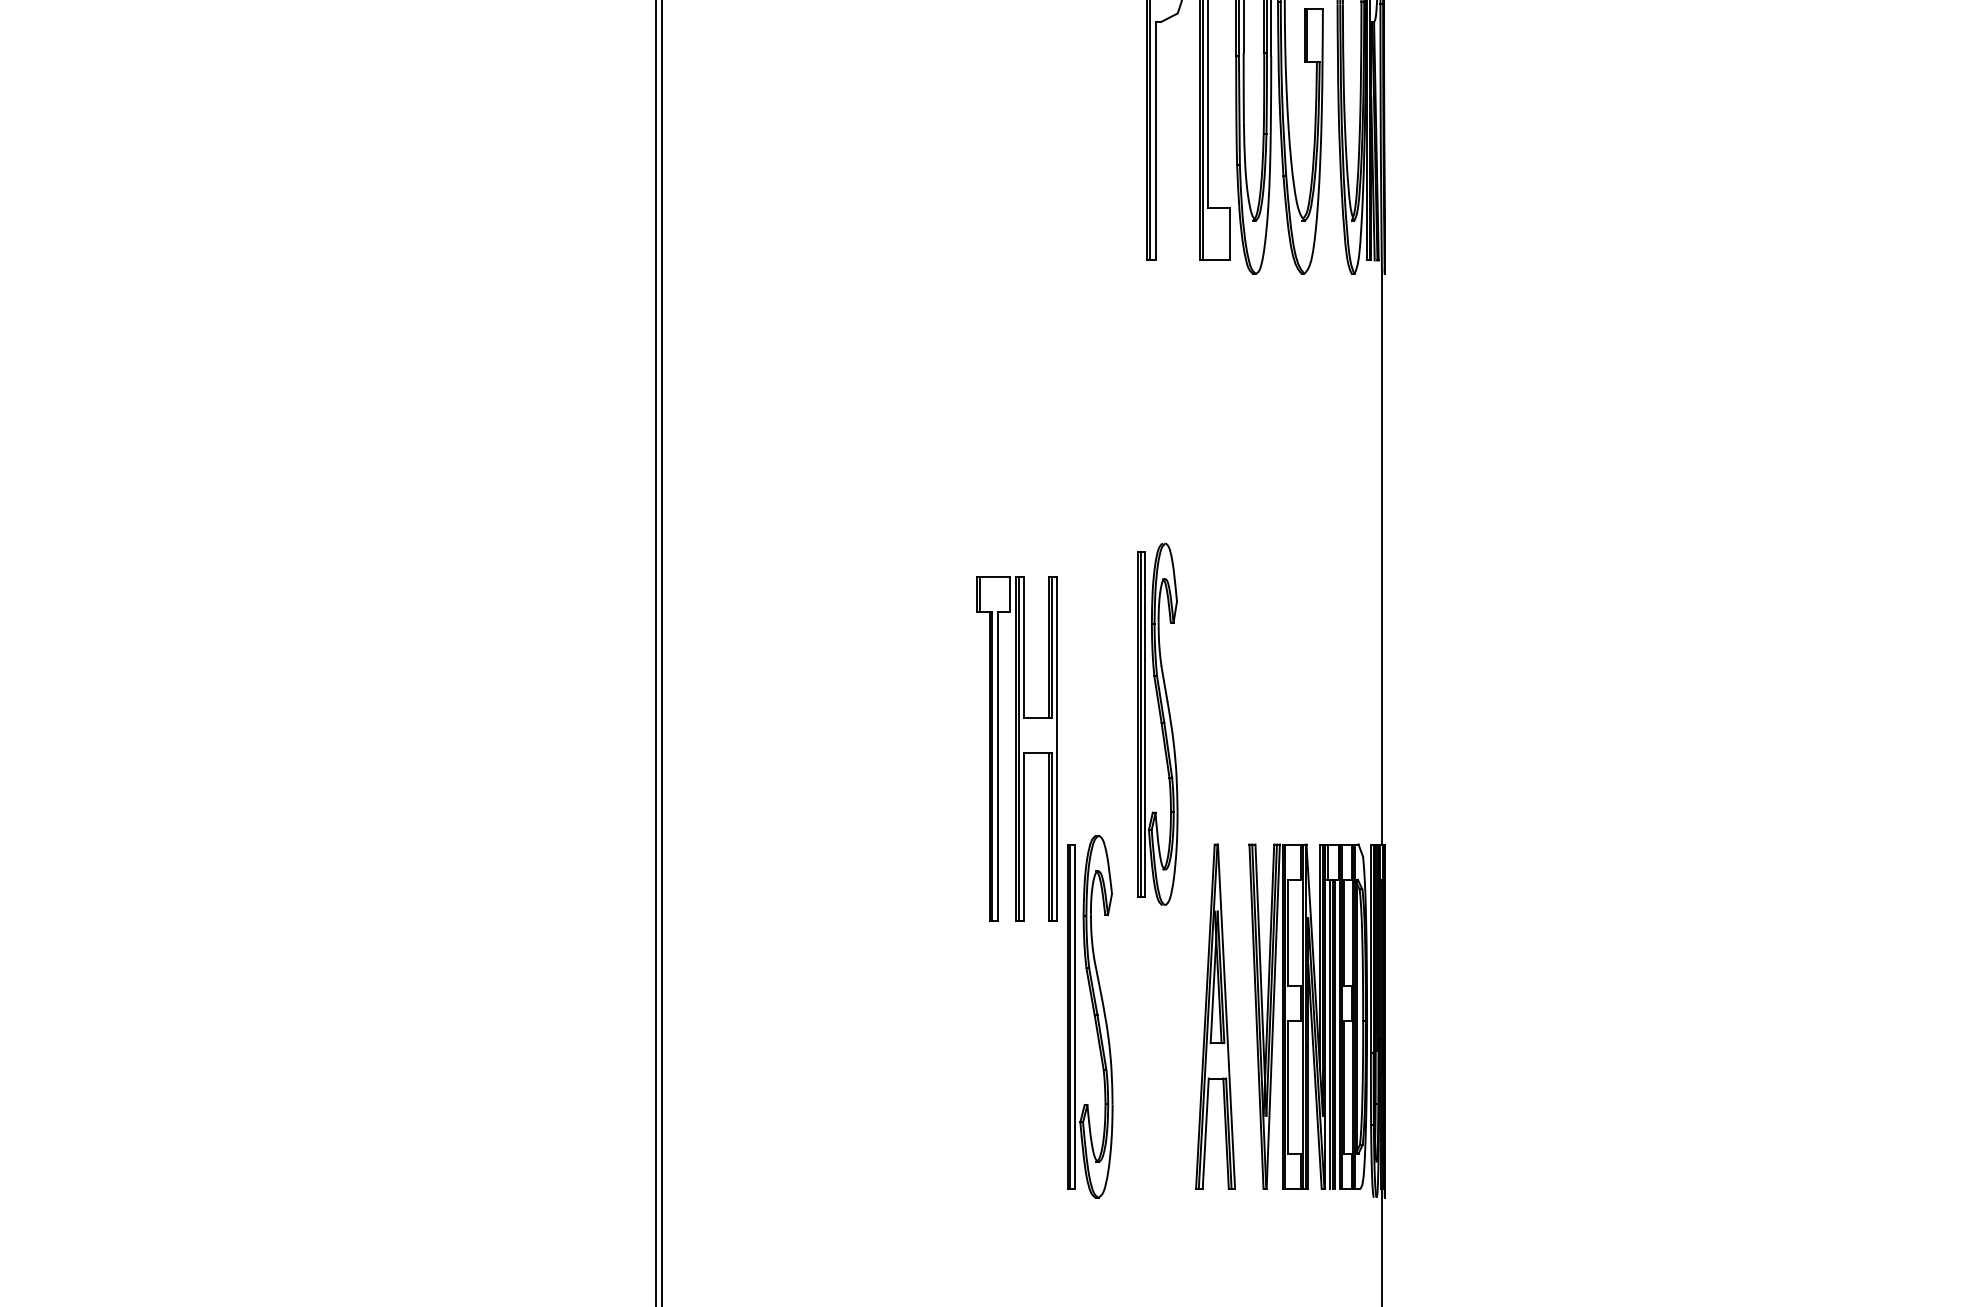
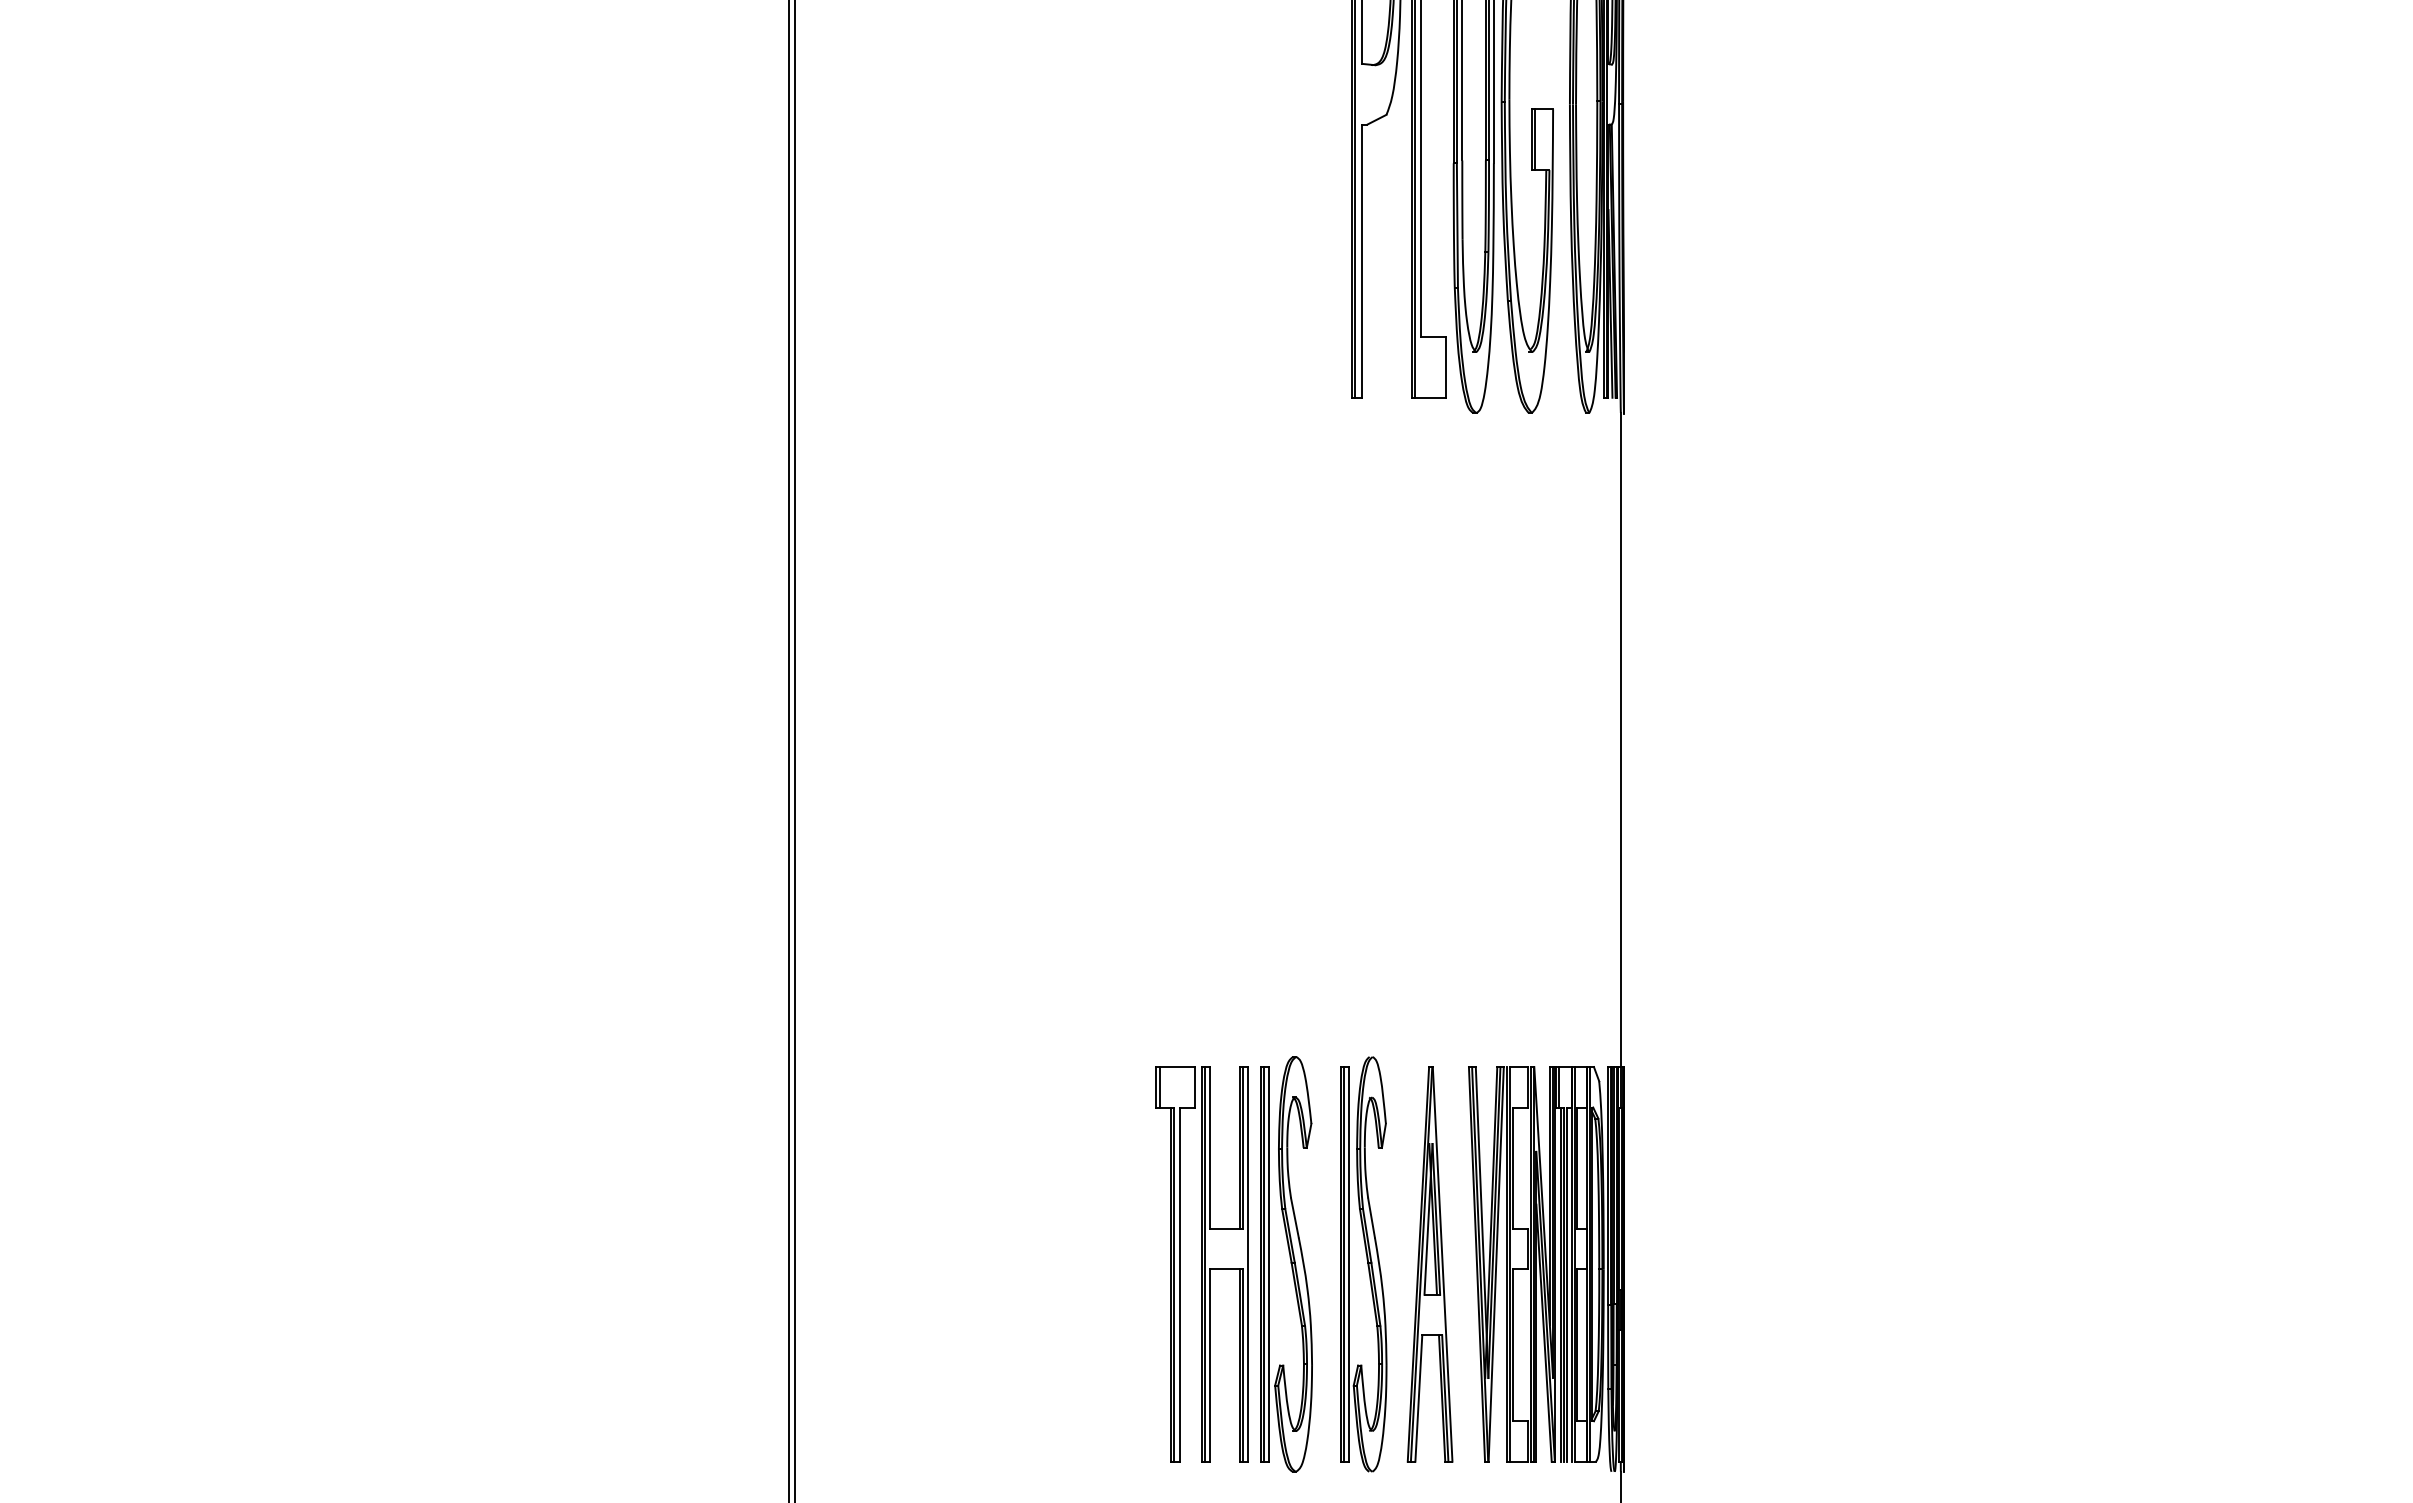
part: (1157, 724) -> (1363, 1264), moved
part: (1016, 748) -> (1201, 1264), moved

